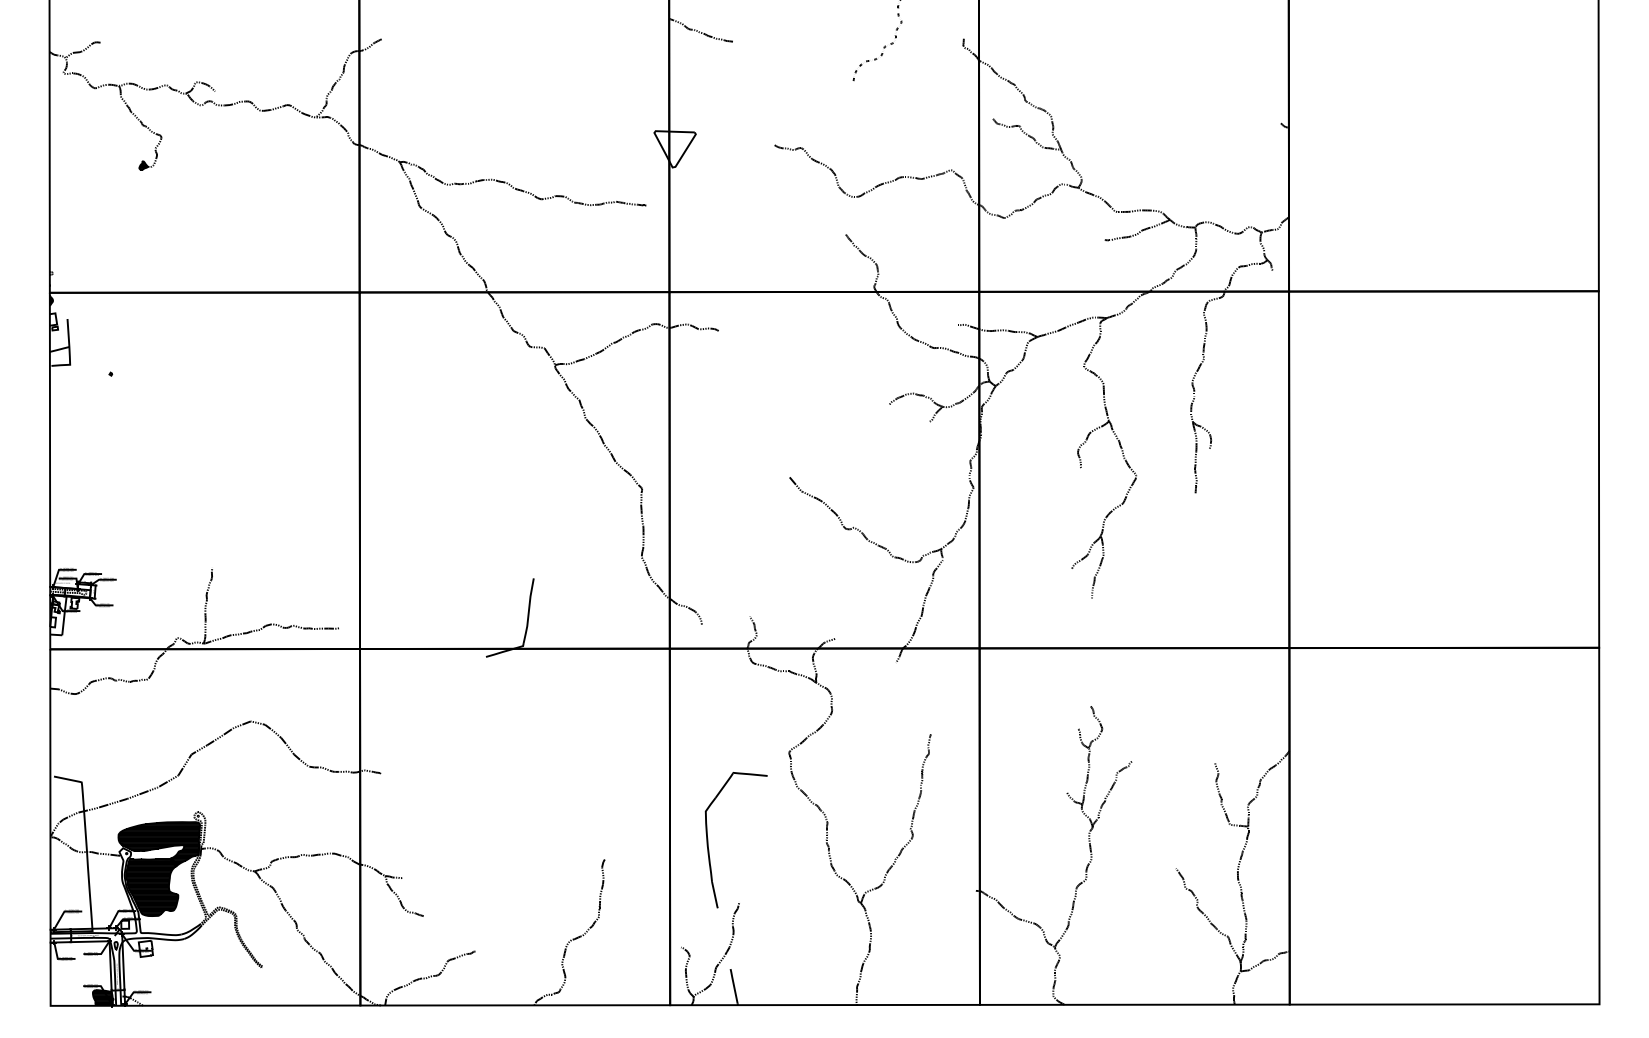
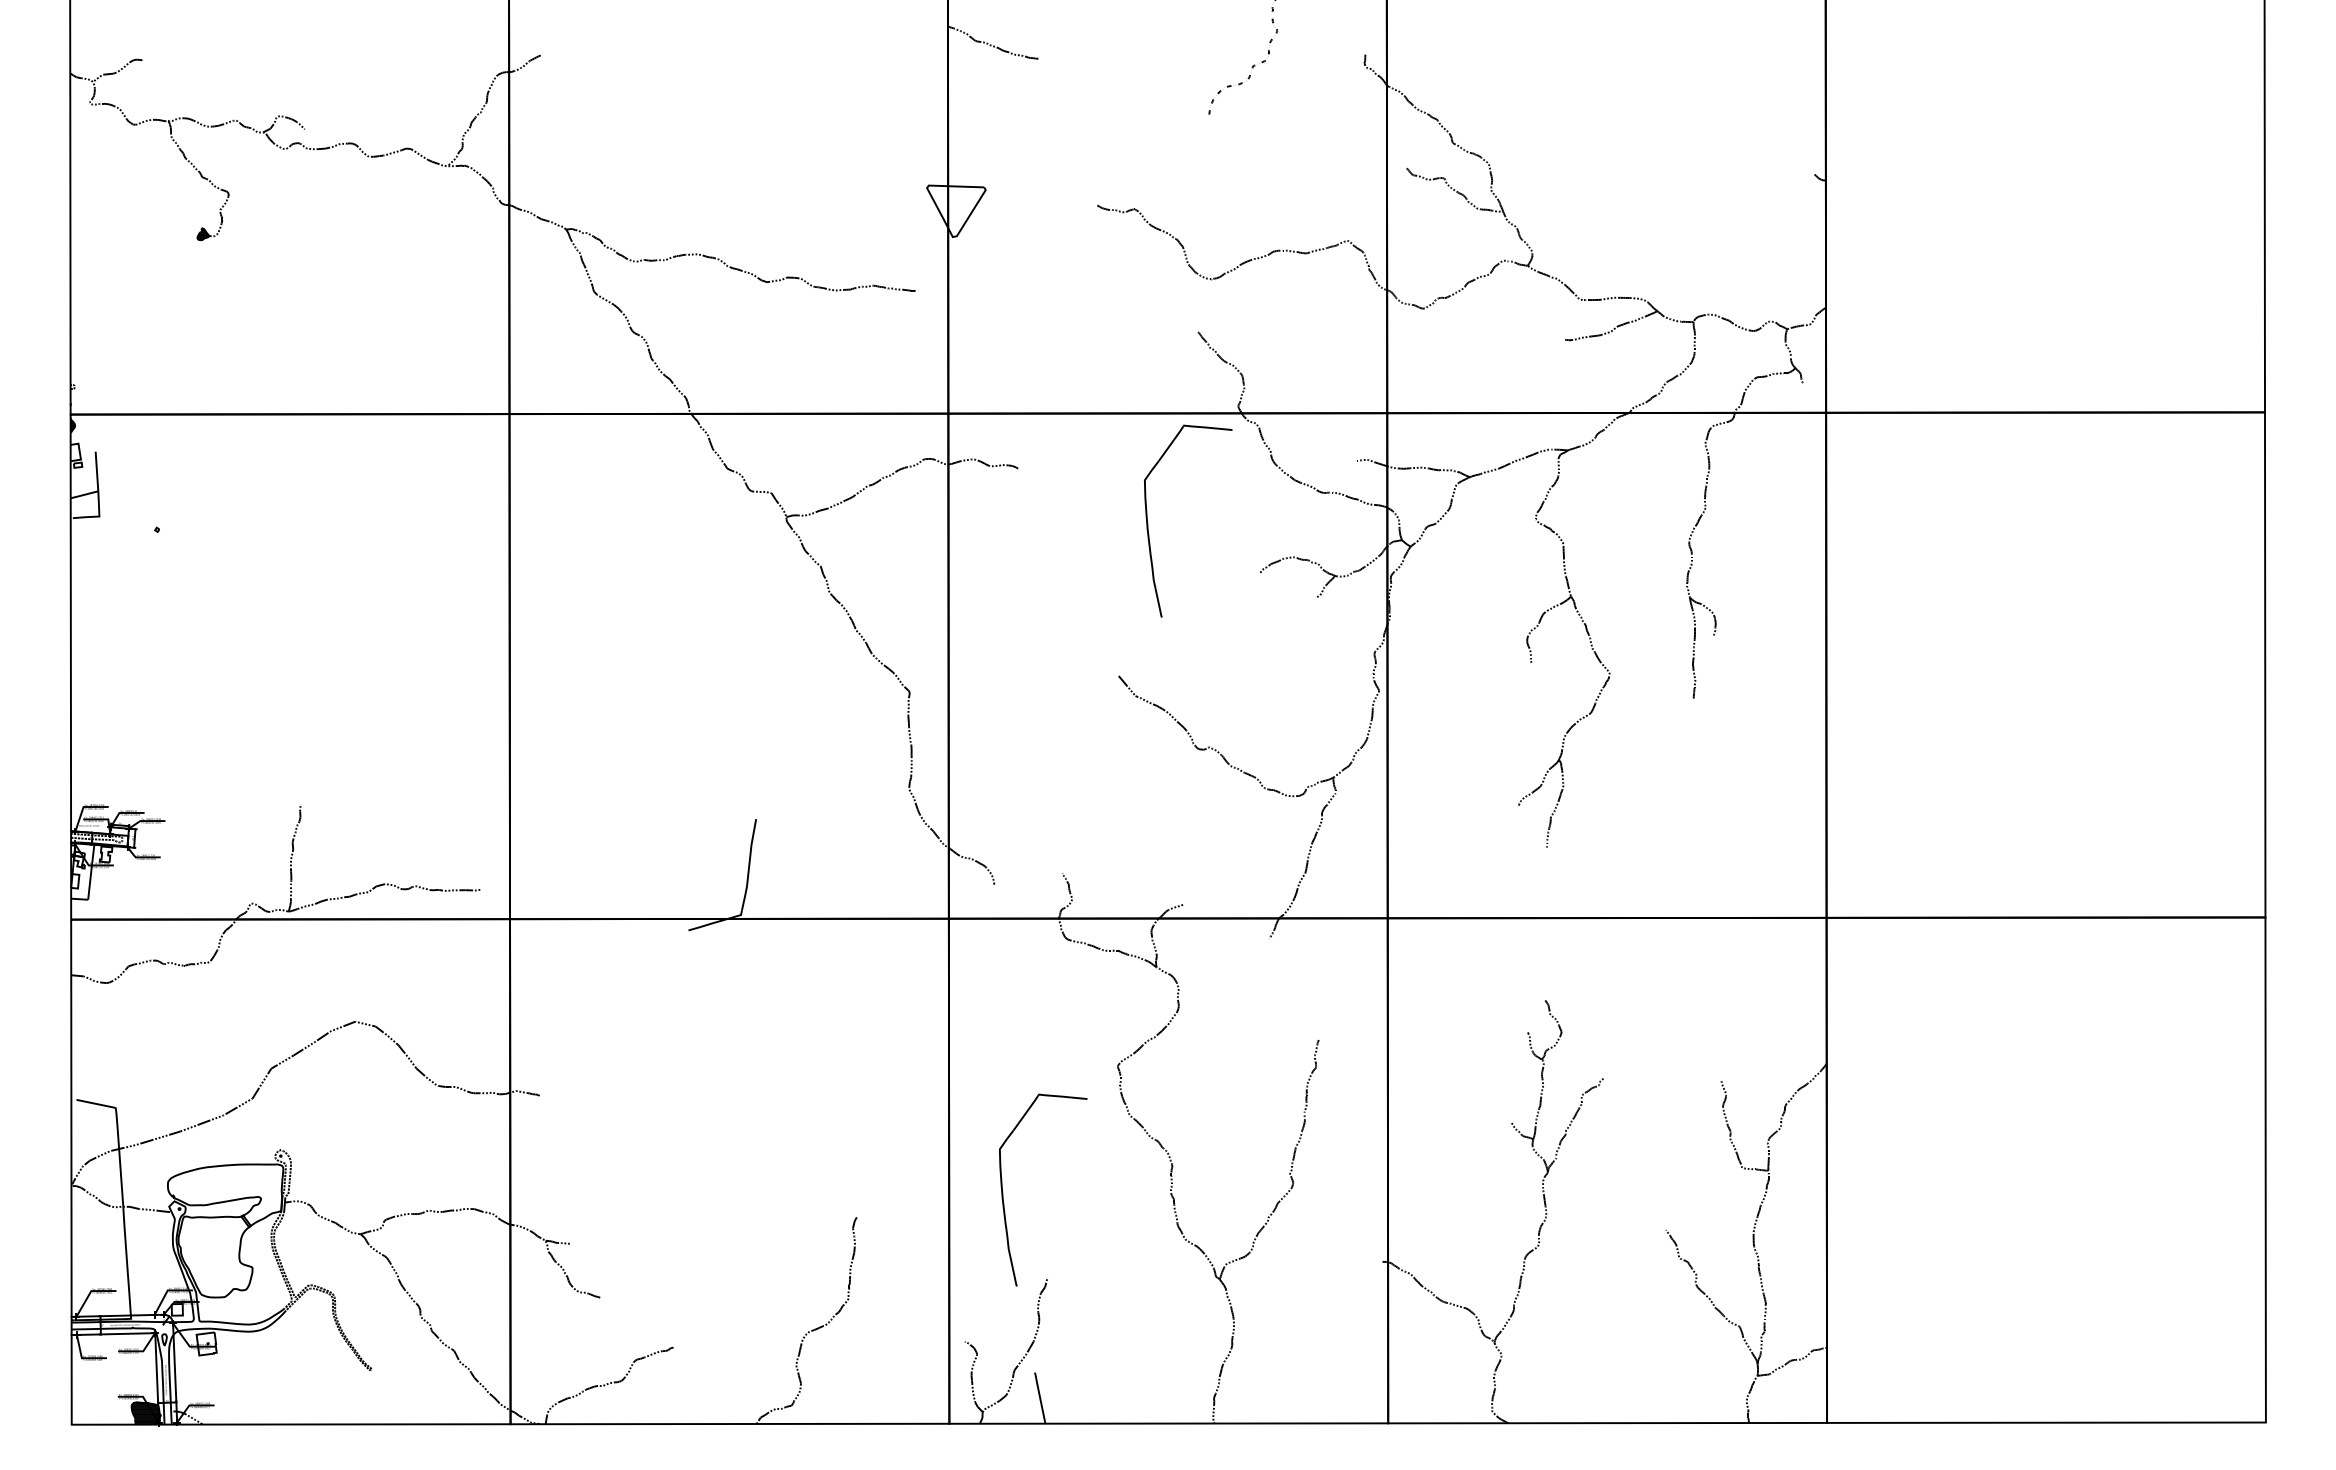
part: (810, 369) -> (1148, 523), added
hatch: (159, 869) -> (225, 1231), removed

